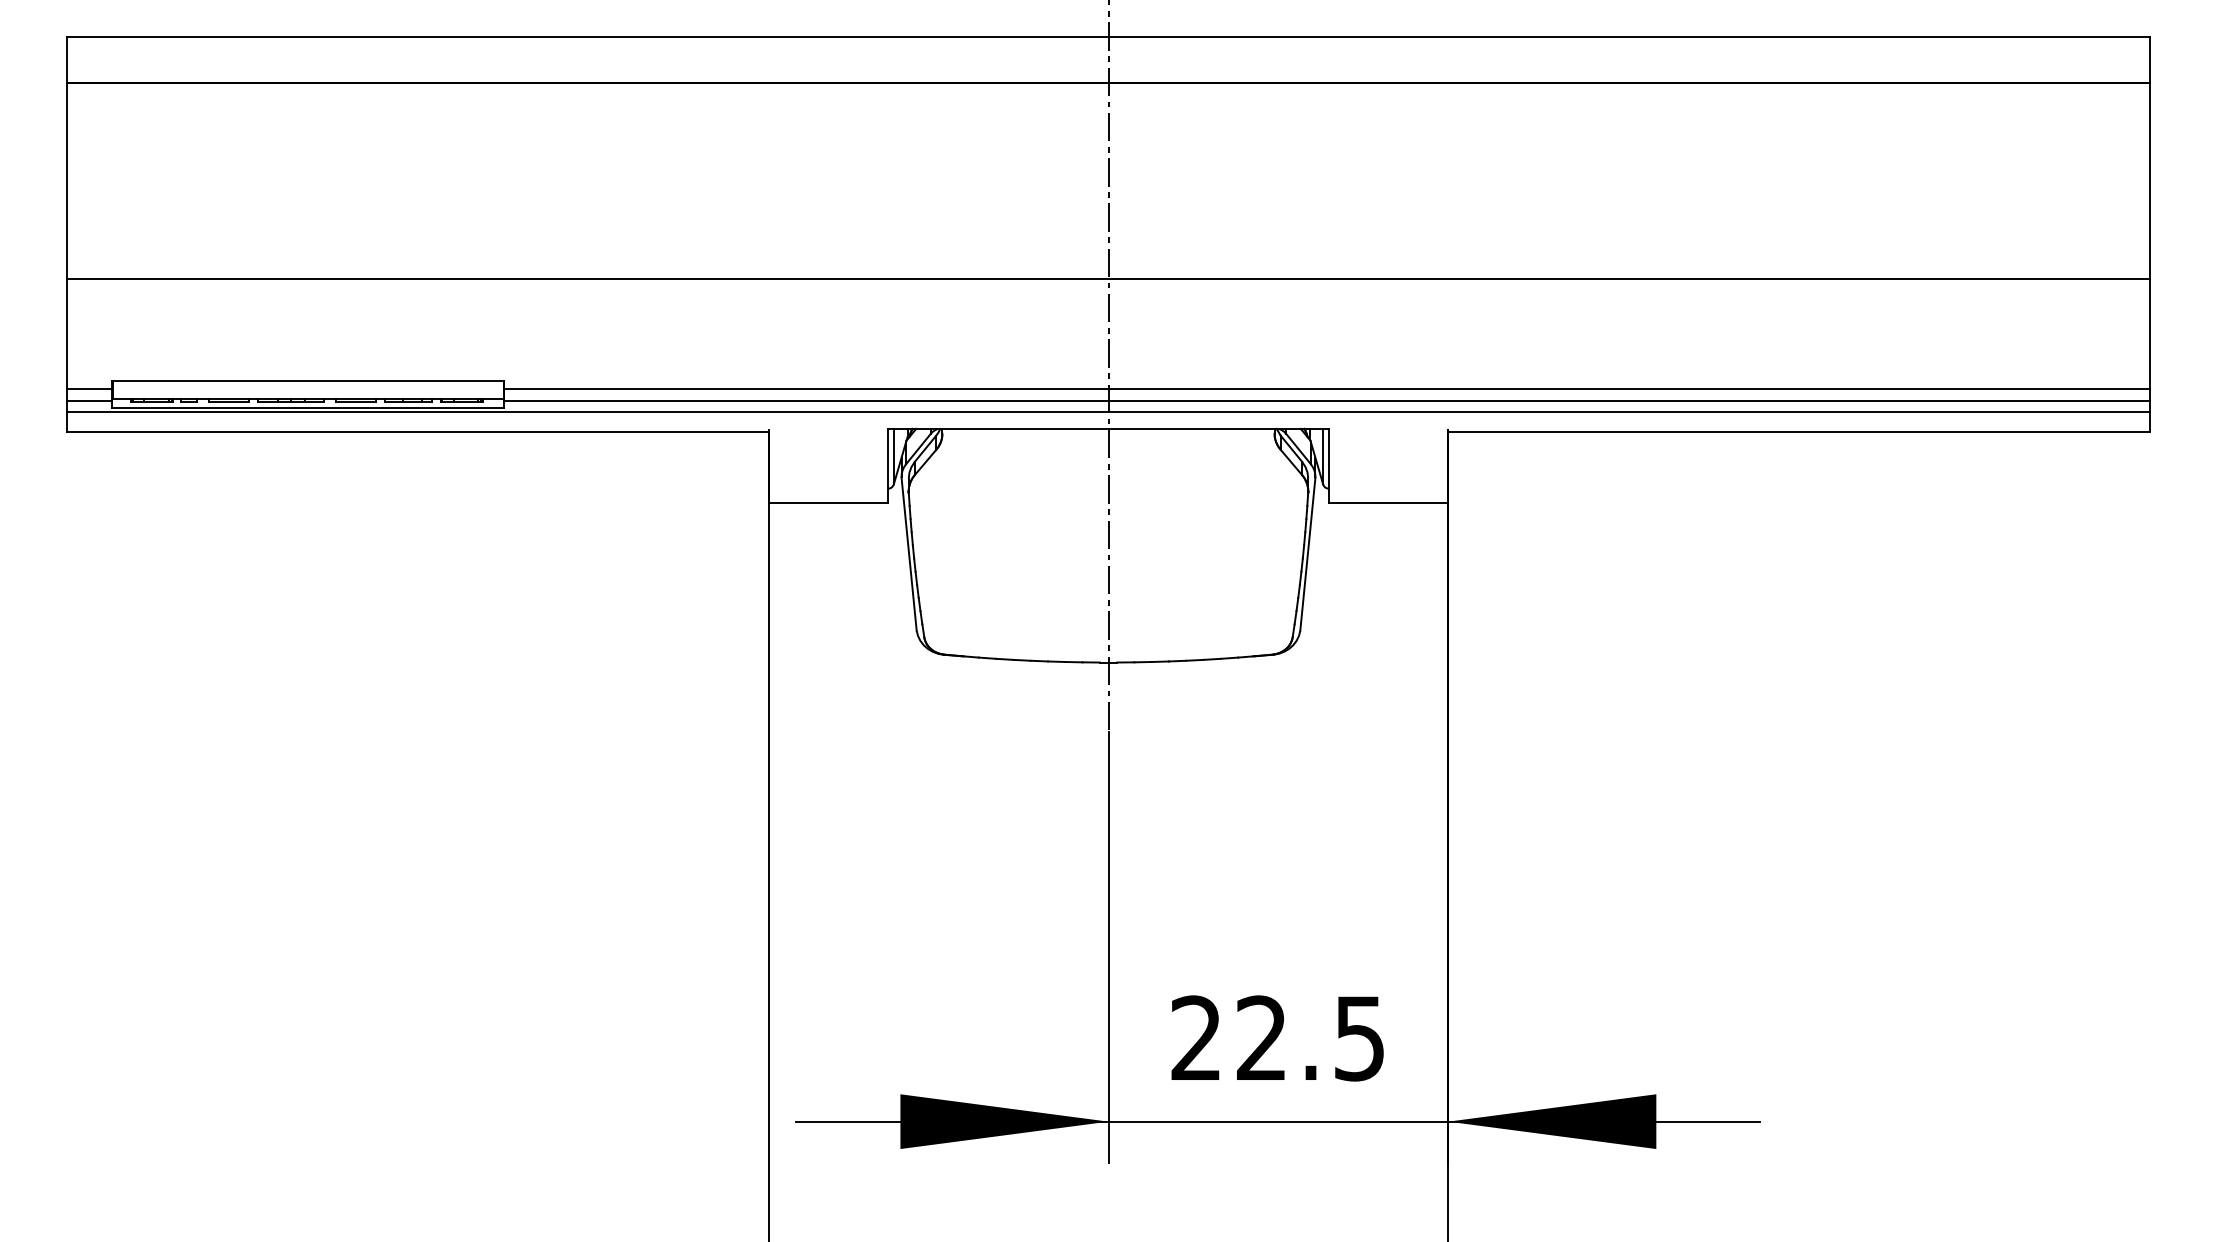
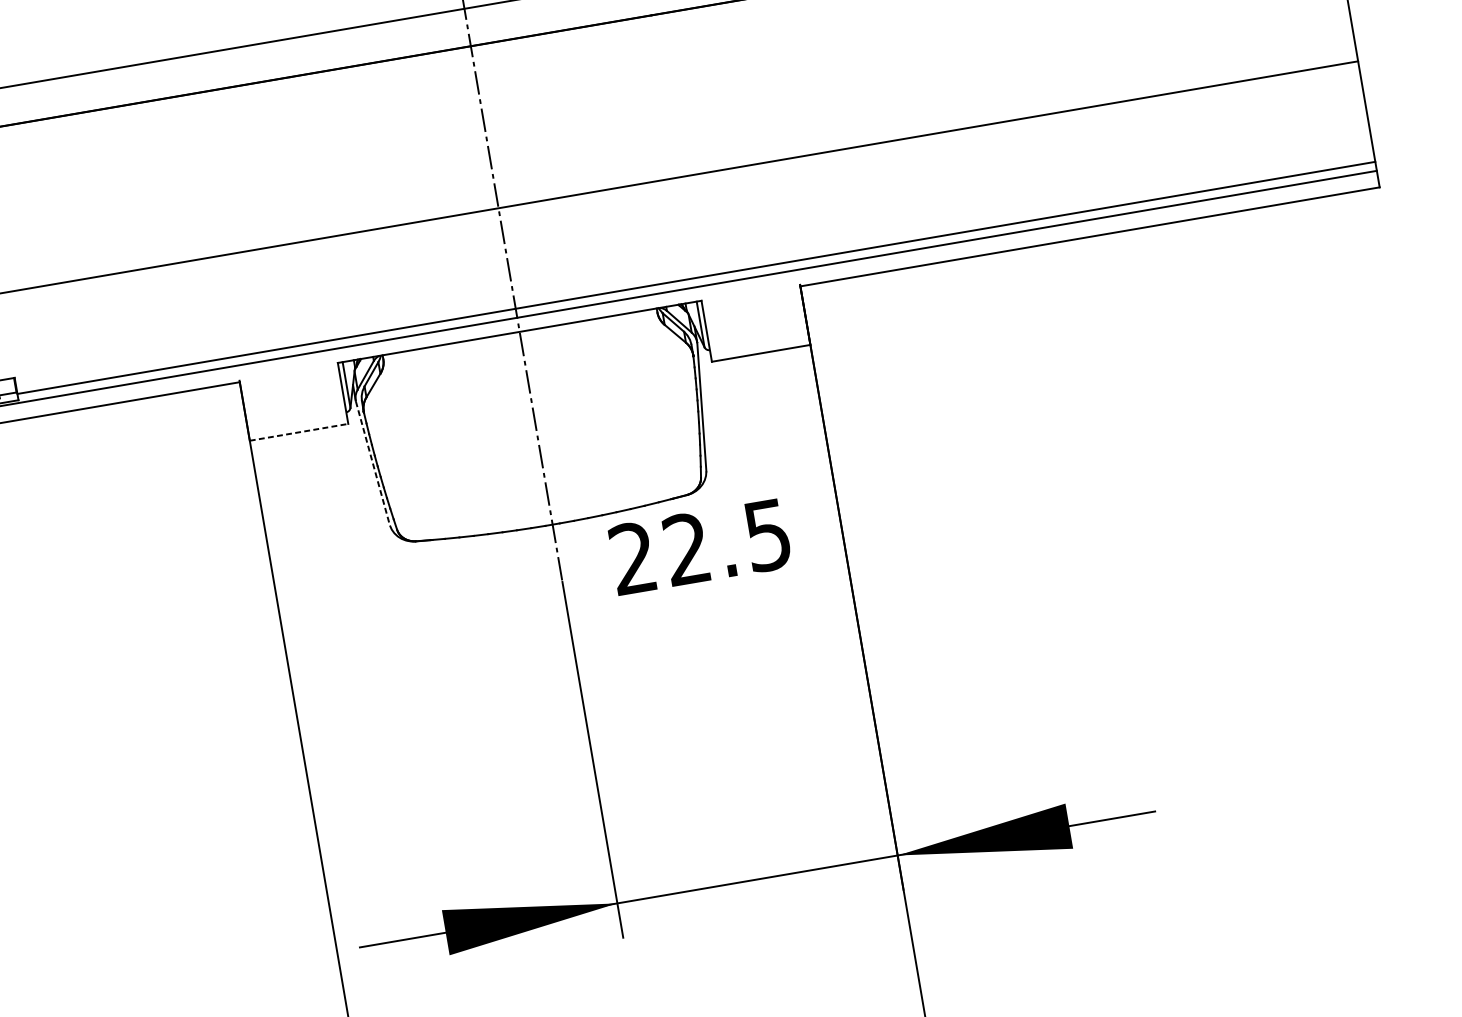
line: (1327, 388) -> (694, 267), removed
line: (828, 502) -> (299, 432), solid -> dashed
line: (909, 554) -> (373, 463), solid -> dashed
text: (1277, 1038) -> (699, 546), moved

